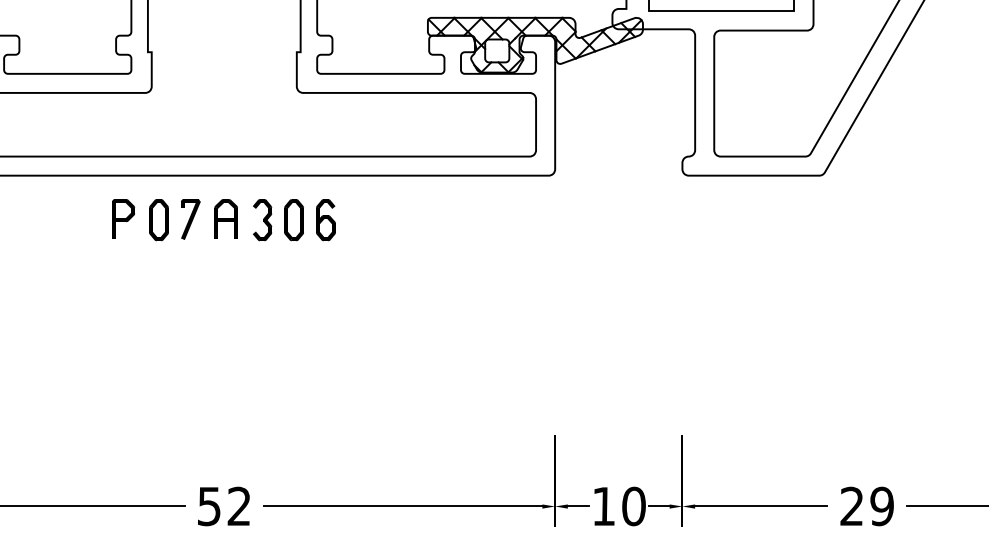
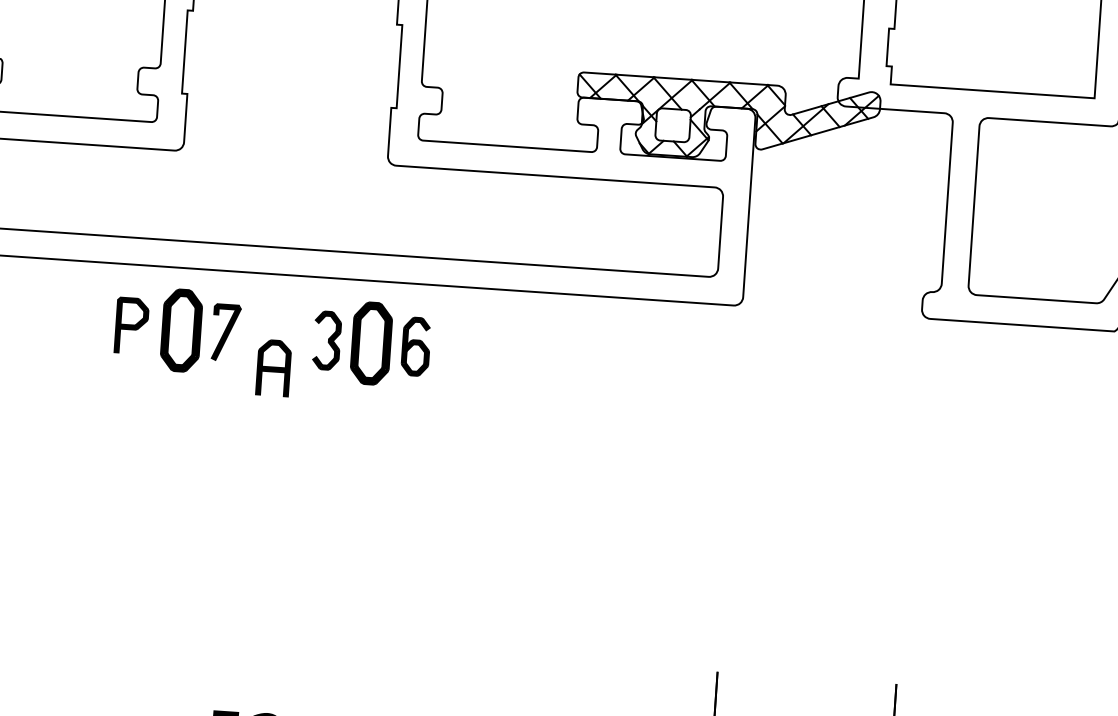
part: (225, 218) -> (272, 367), moved
part: (158, 220) -> (180, 331), size x1.4
part: (293, 220) -> (370, 344), size x1.4

